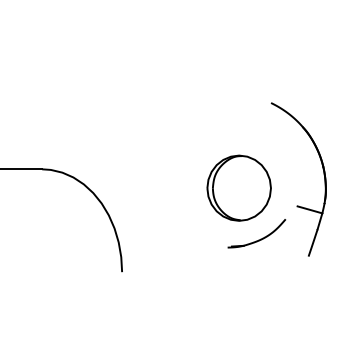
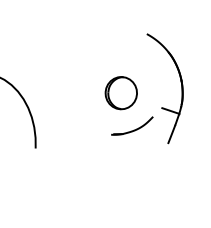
part: (238, 187) -> (120, 92), size x0.7

